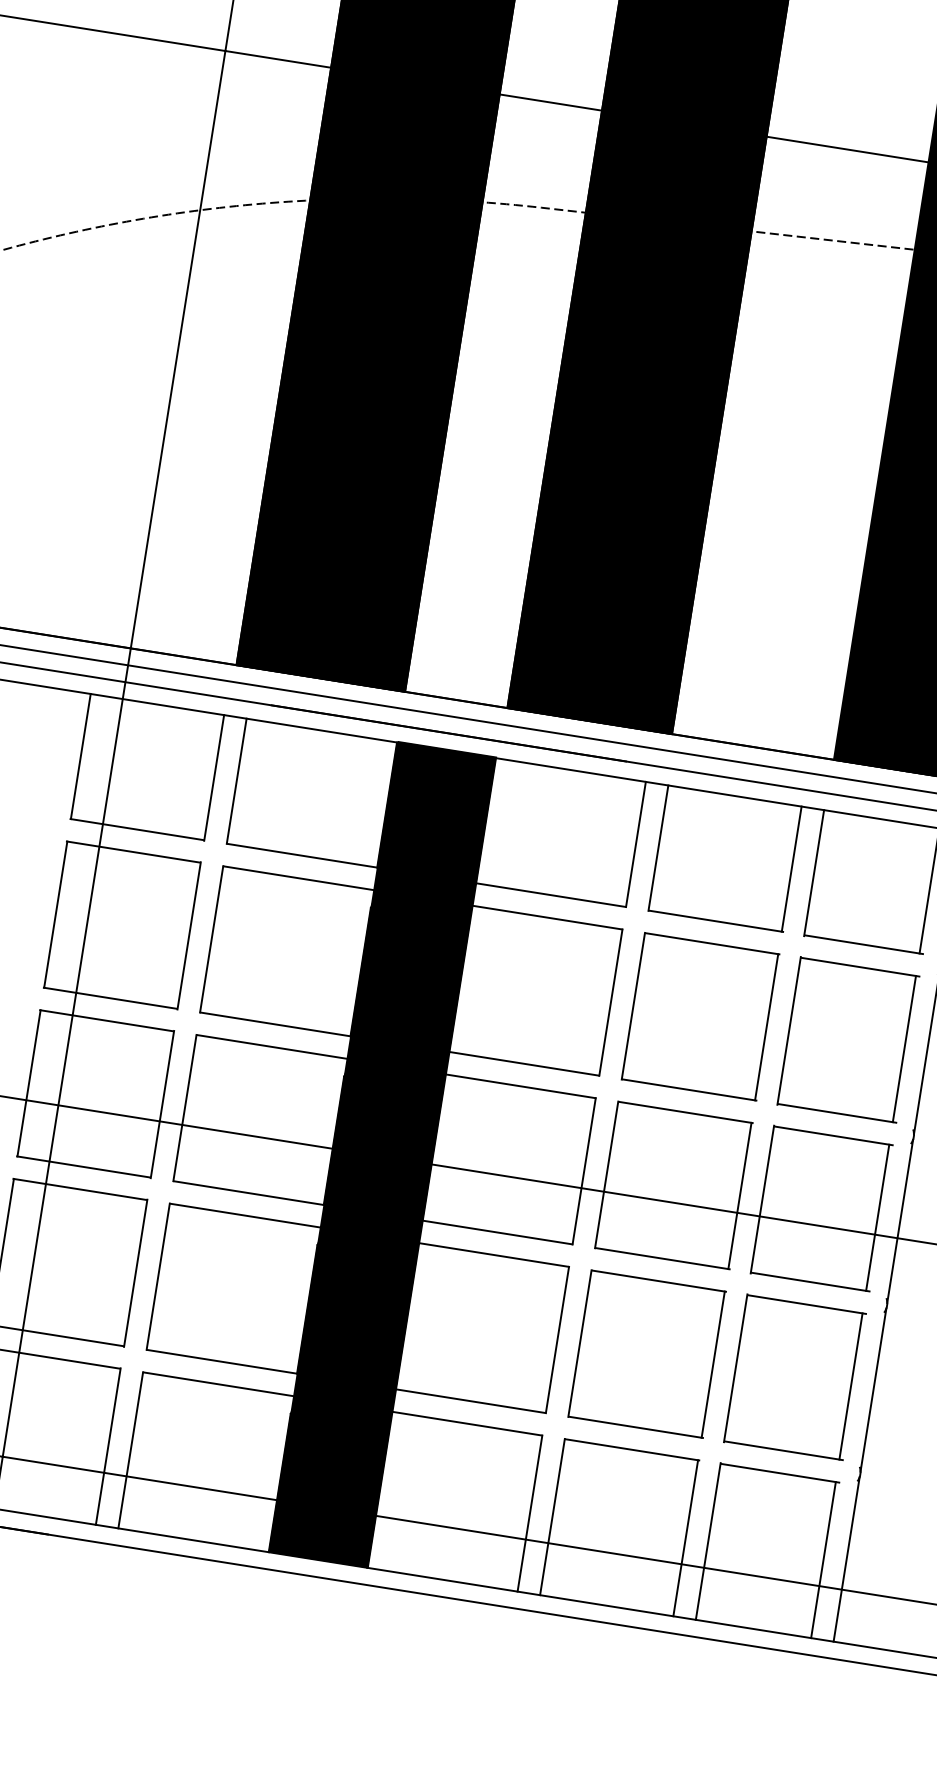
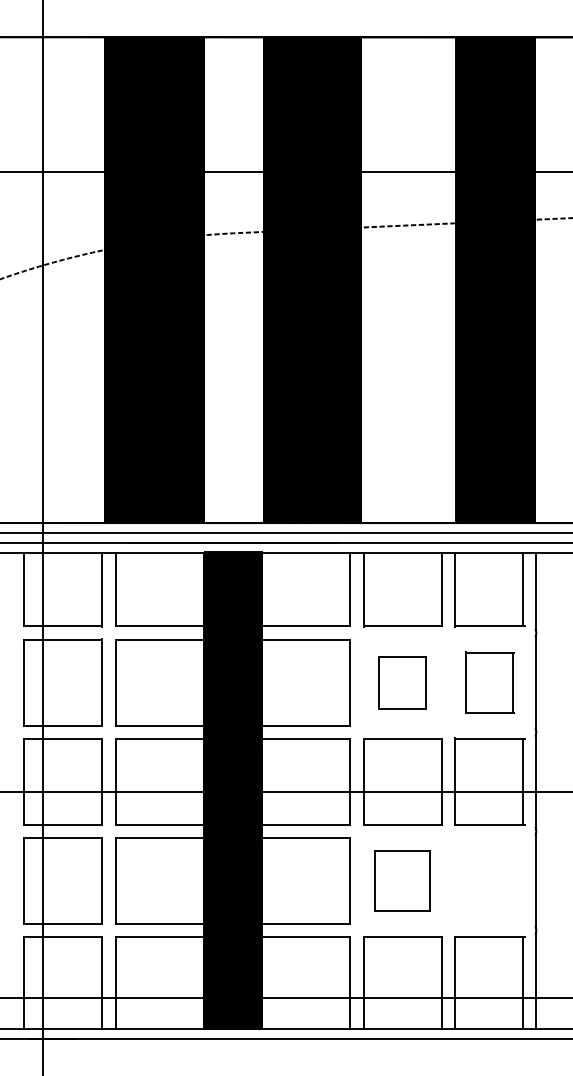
part: (699, 1016) -> (402, 682), size x0.6
part: (847, 1039) -> (489, 682), size x0.7
part: (646, 1353) -> (402, 880), size x0.7
part: (794, 1376) -> (489, 880), removed

